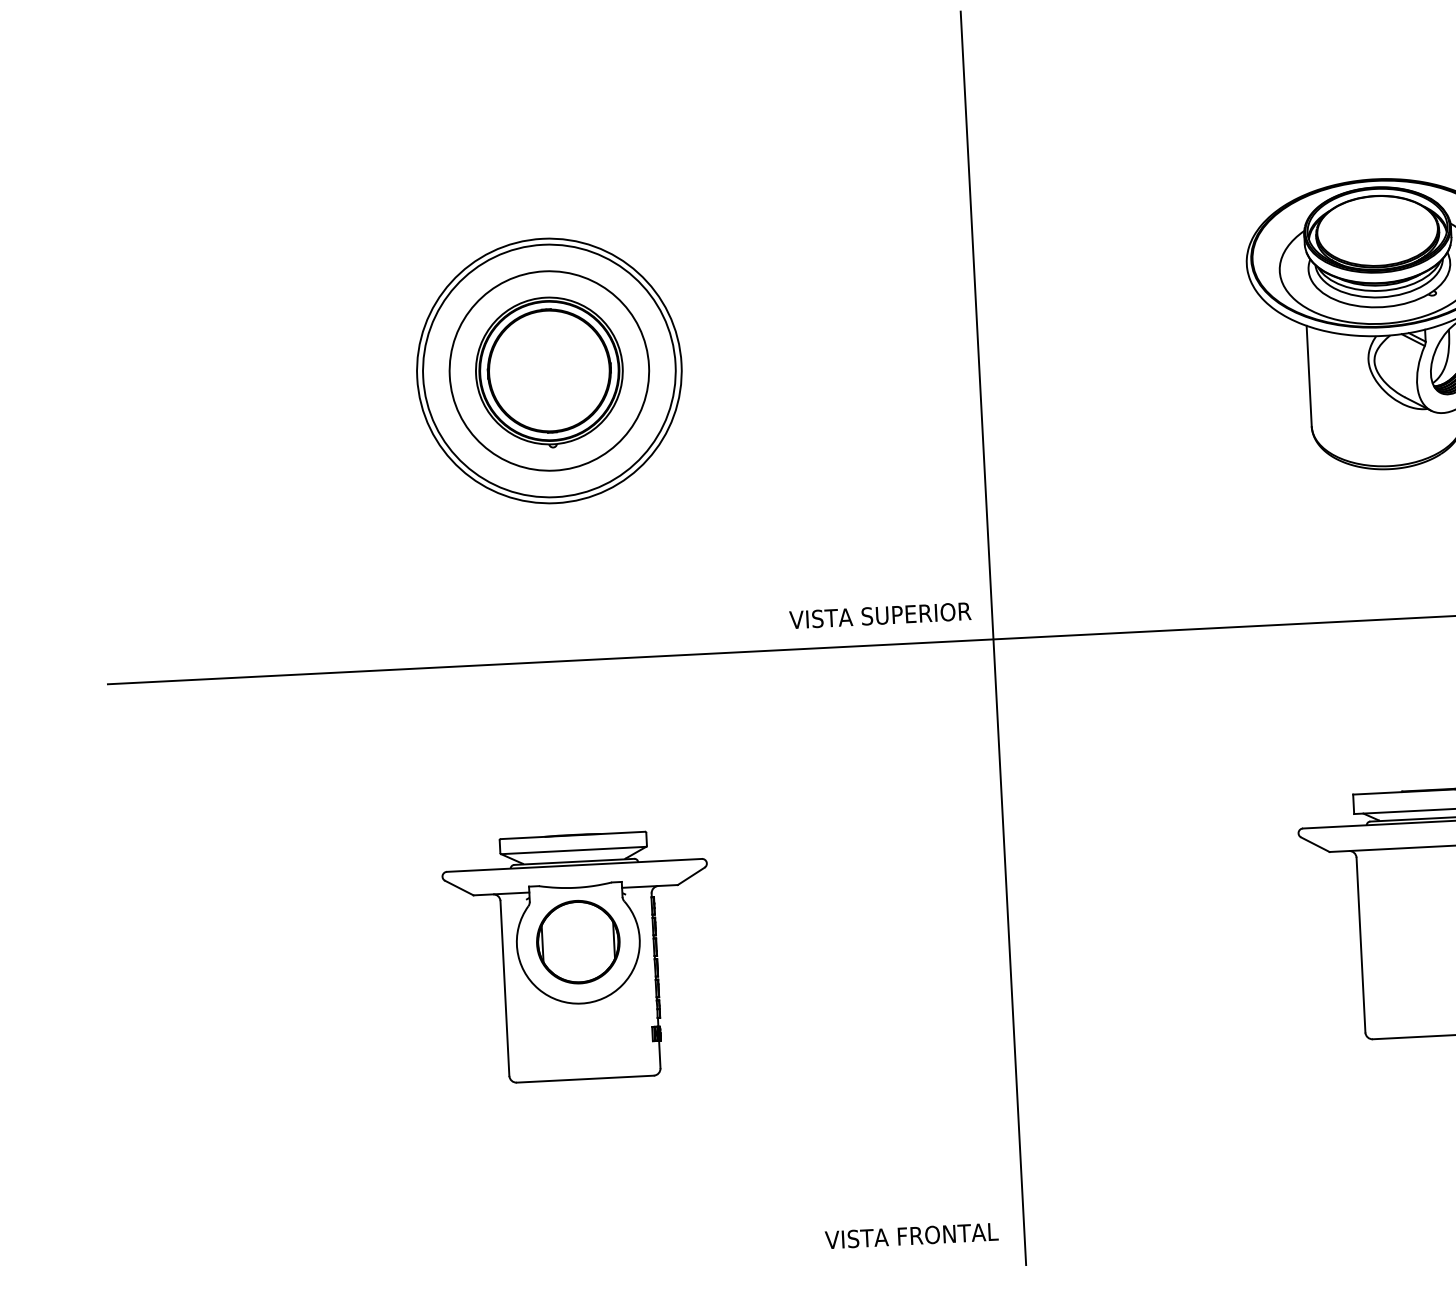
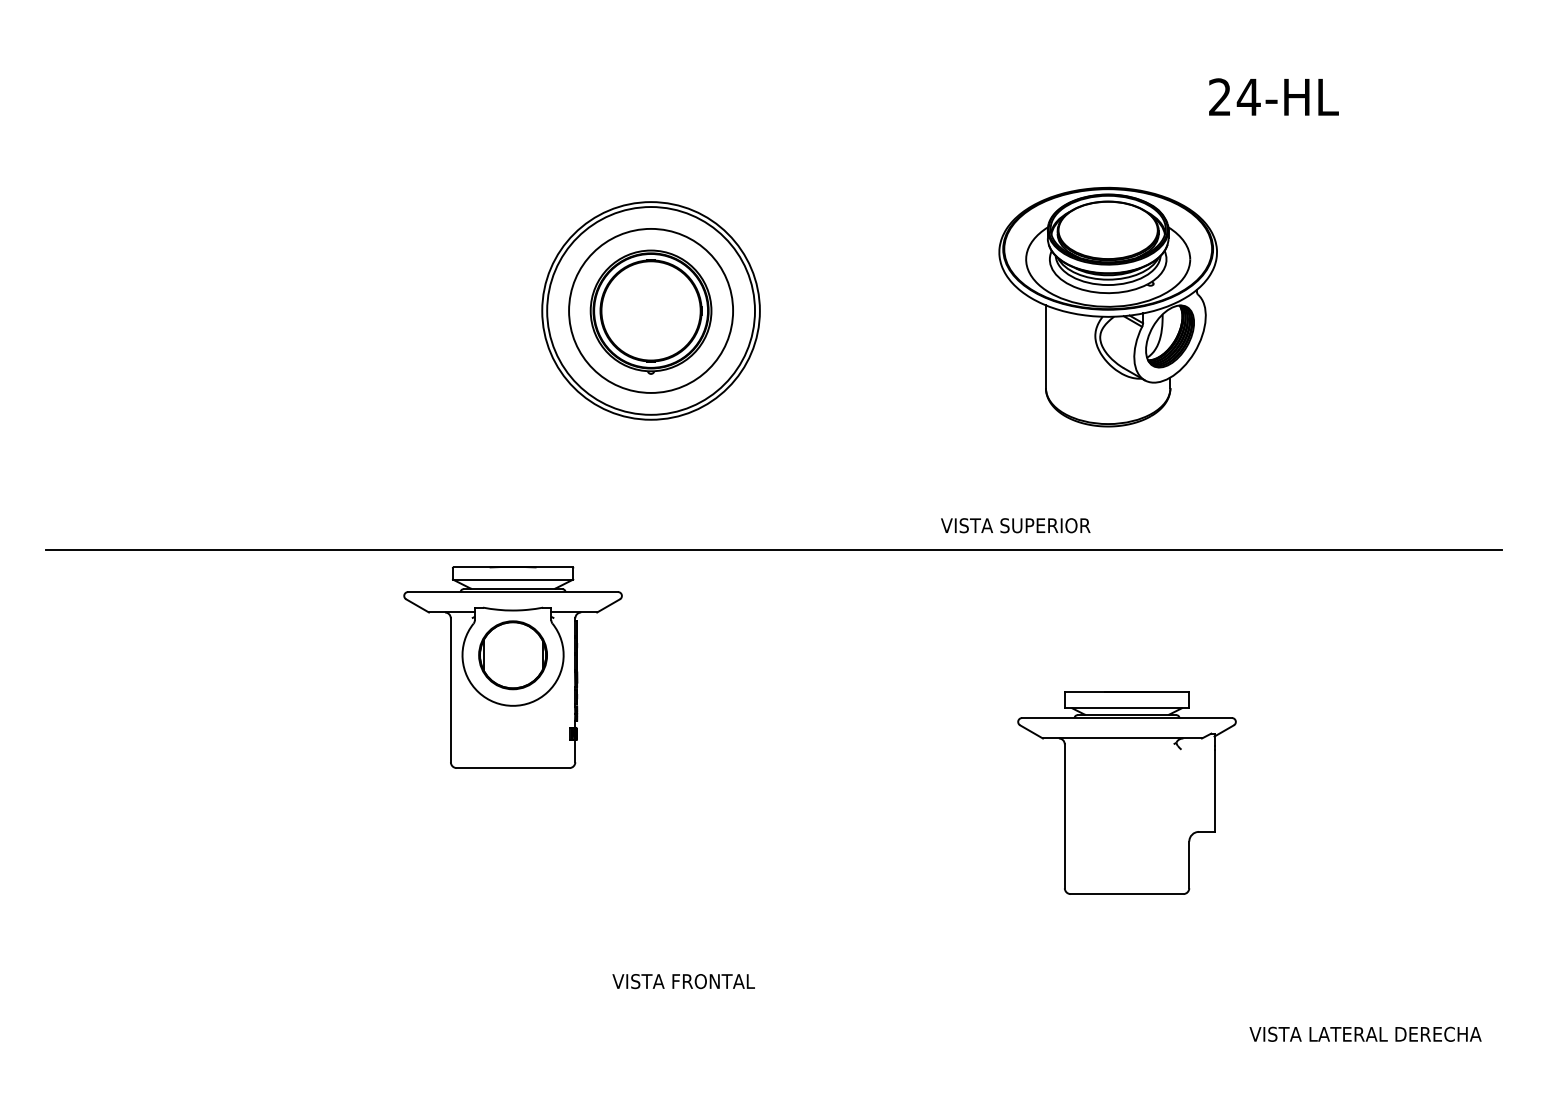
part: (548, 370) -> (650, 310), moved
text: (880, 615) -> (1015, 525), moved
line: (993, 637) -> (775, 548), removed
part: (578, 957) -> (512, 667), moved
text: (911, 1236) -> (683, 981), moved

